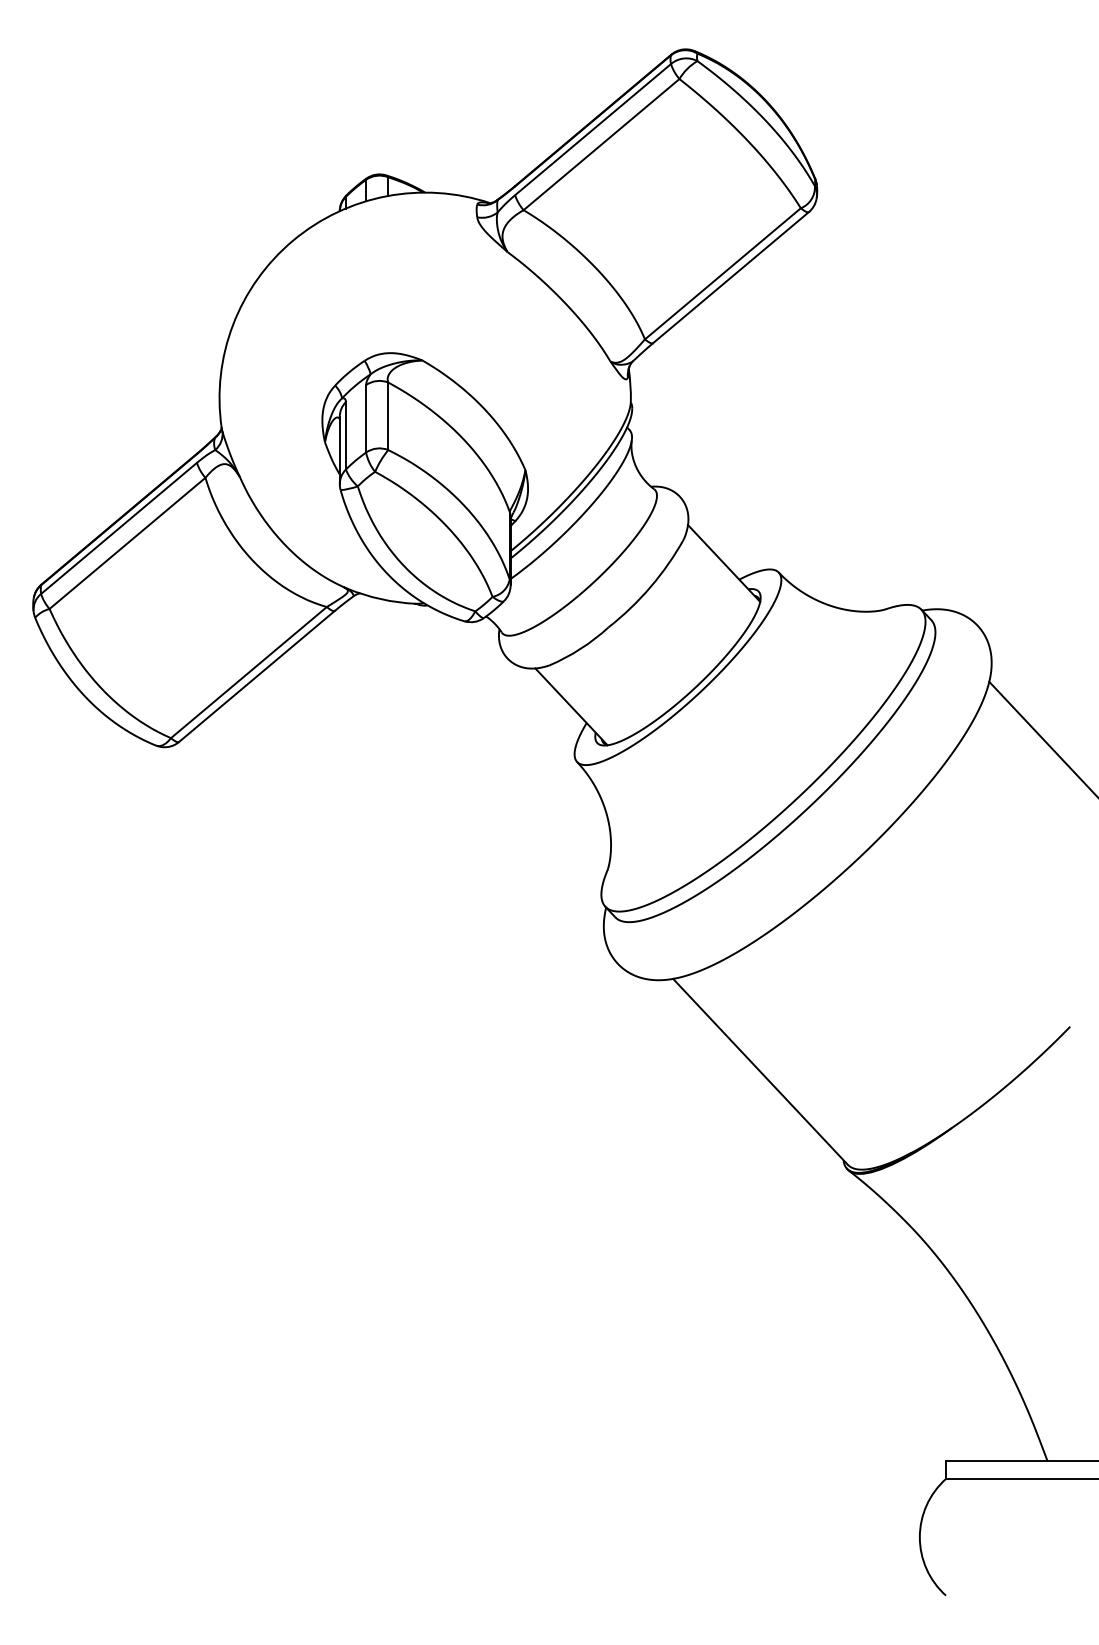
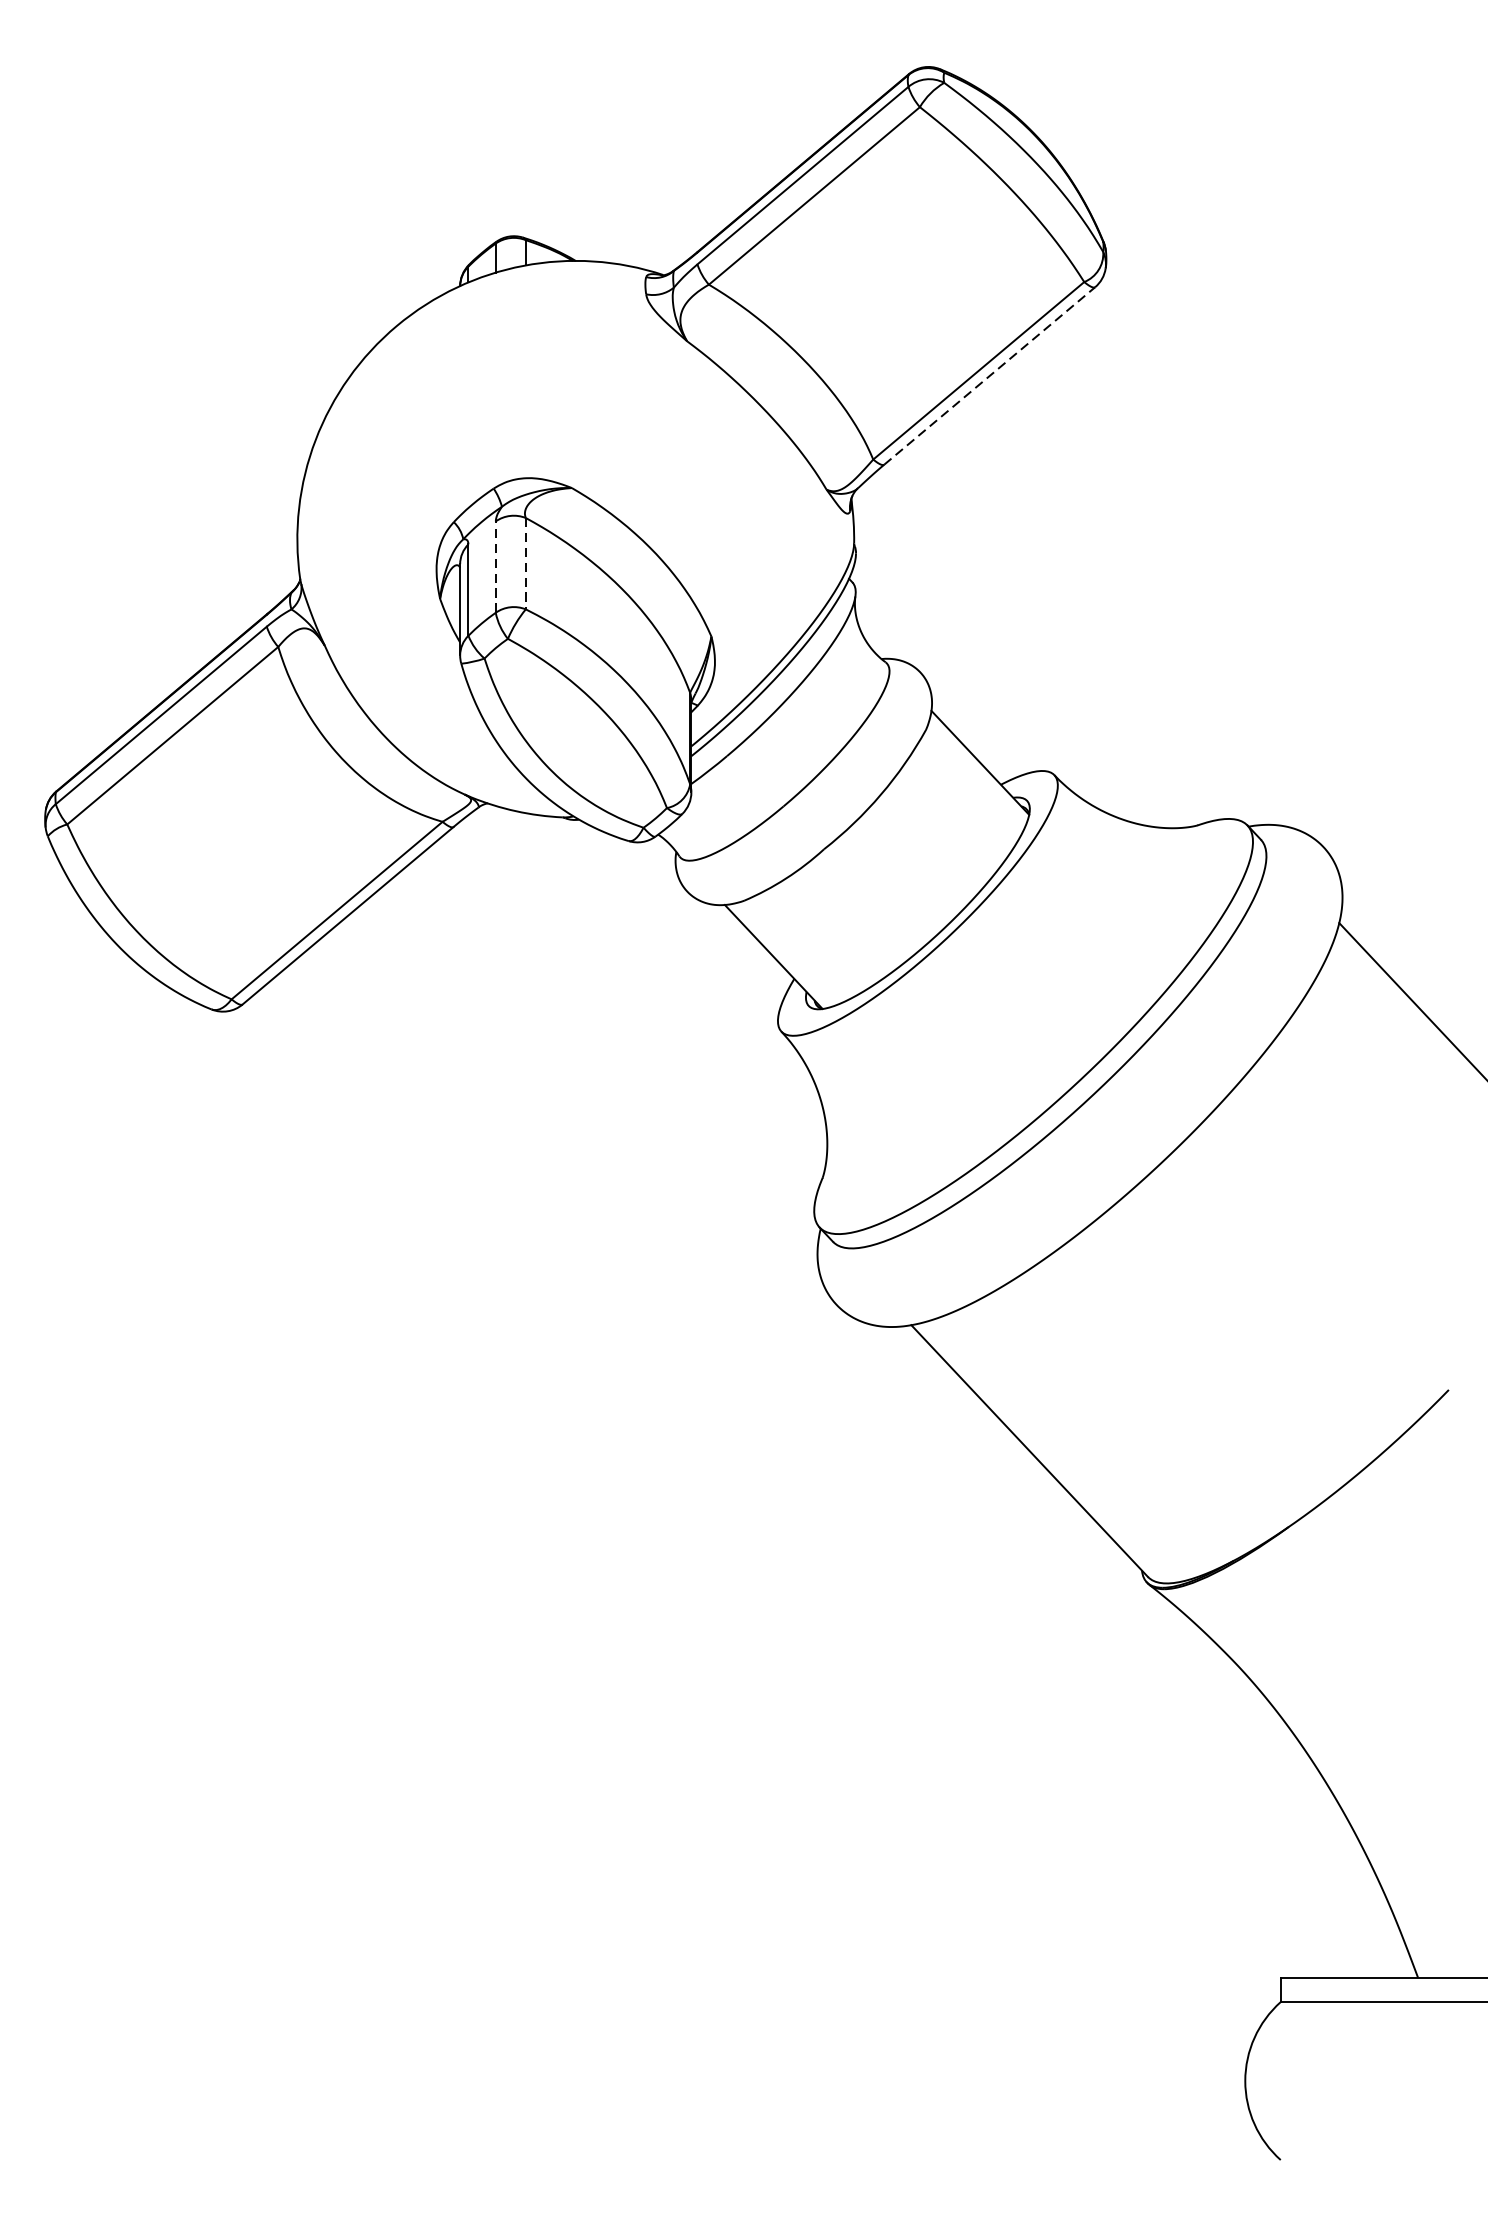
line: (731, 277) -> (990, 375), solid -> dashed
line: (388, 416) -> (526, 563), solid -> dashed
line: (366, 418) -> (496, 566), solid -> dashed

